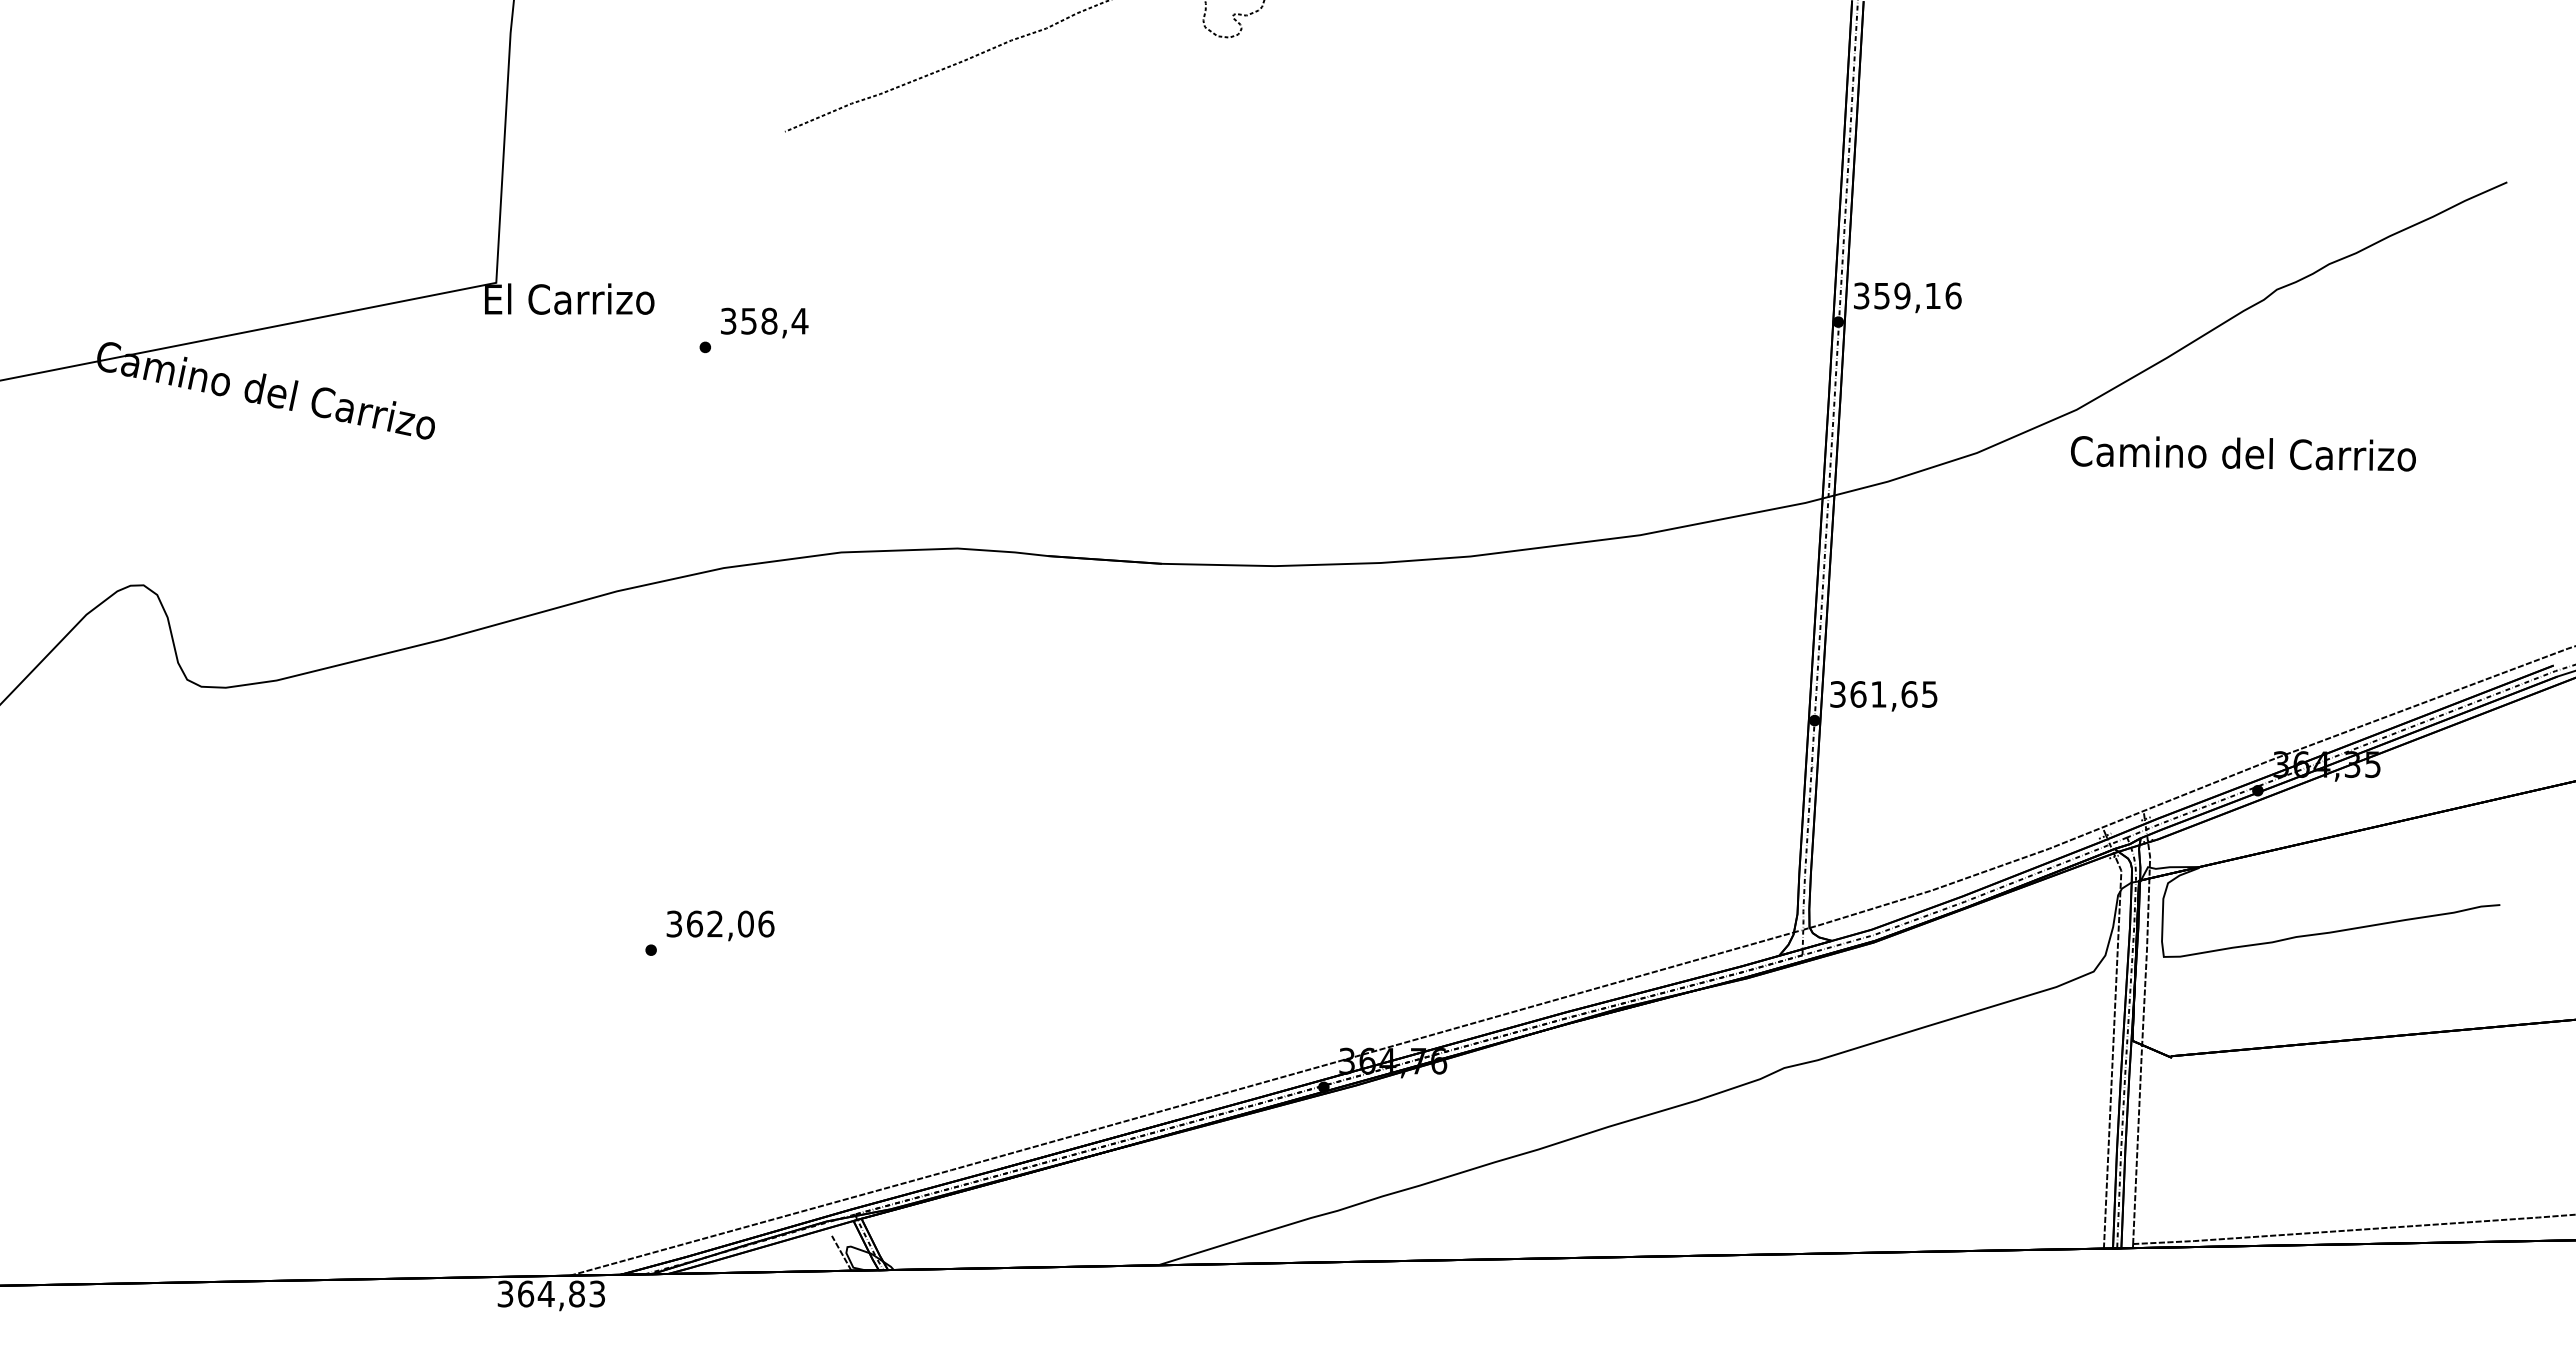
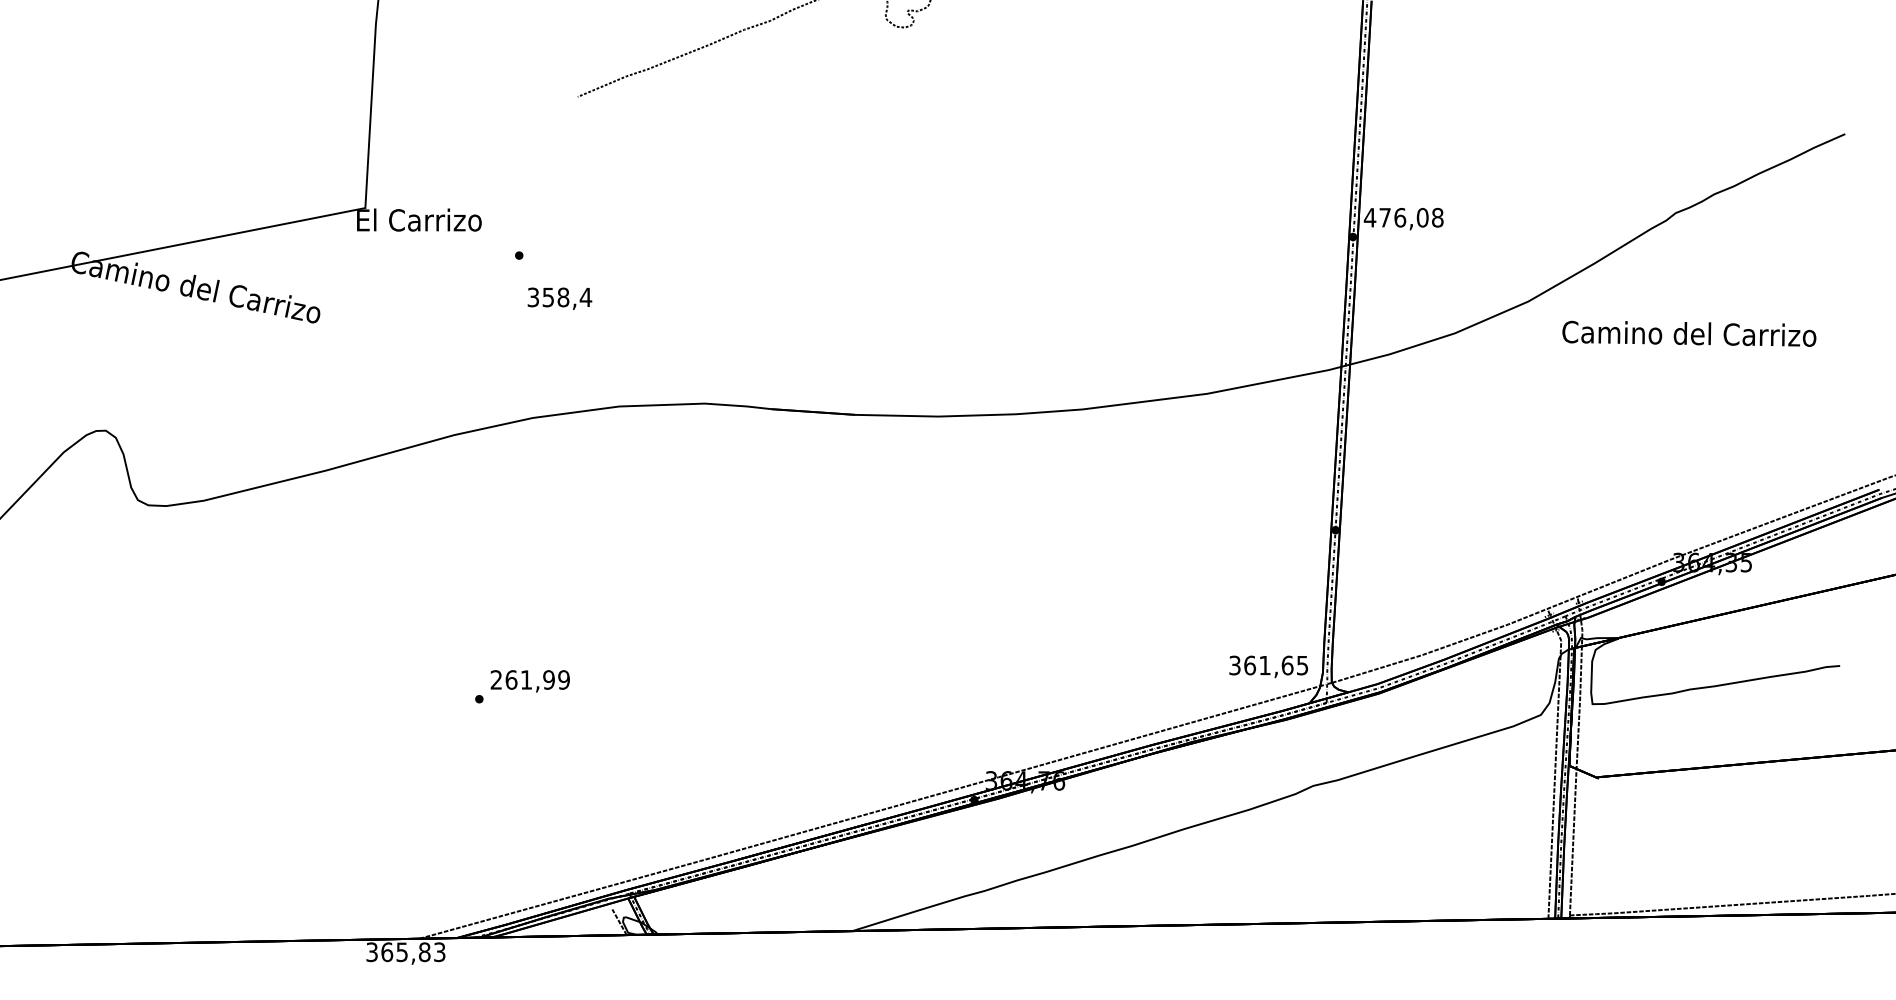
text: (1907, 295) -> (1403, 217), 359,16 -> 476,08
text: (764, 322) -> (559, 298), moved
text: (2243, 453) -> (1689, 333), moved
text: (1883, 696) -> (1268, 667), moved
text: (720, 923) -> (530, 679), 362,06 -> 261,99
text: (545, 1294) -> (401, 952), 364,83 -> 365,83

